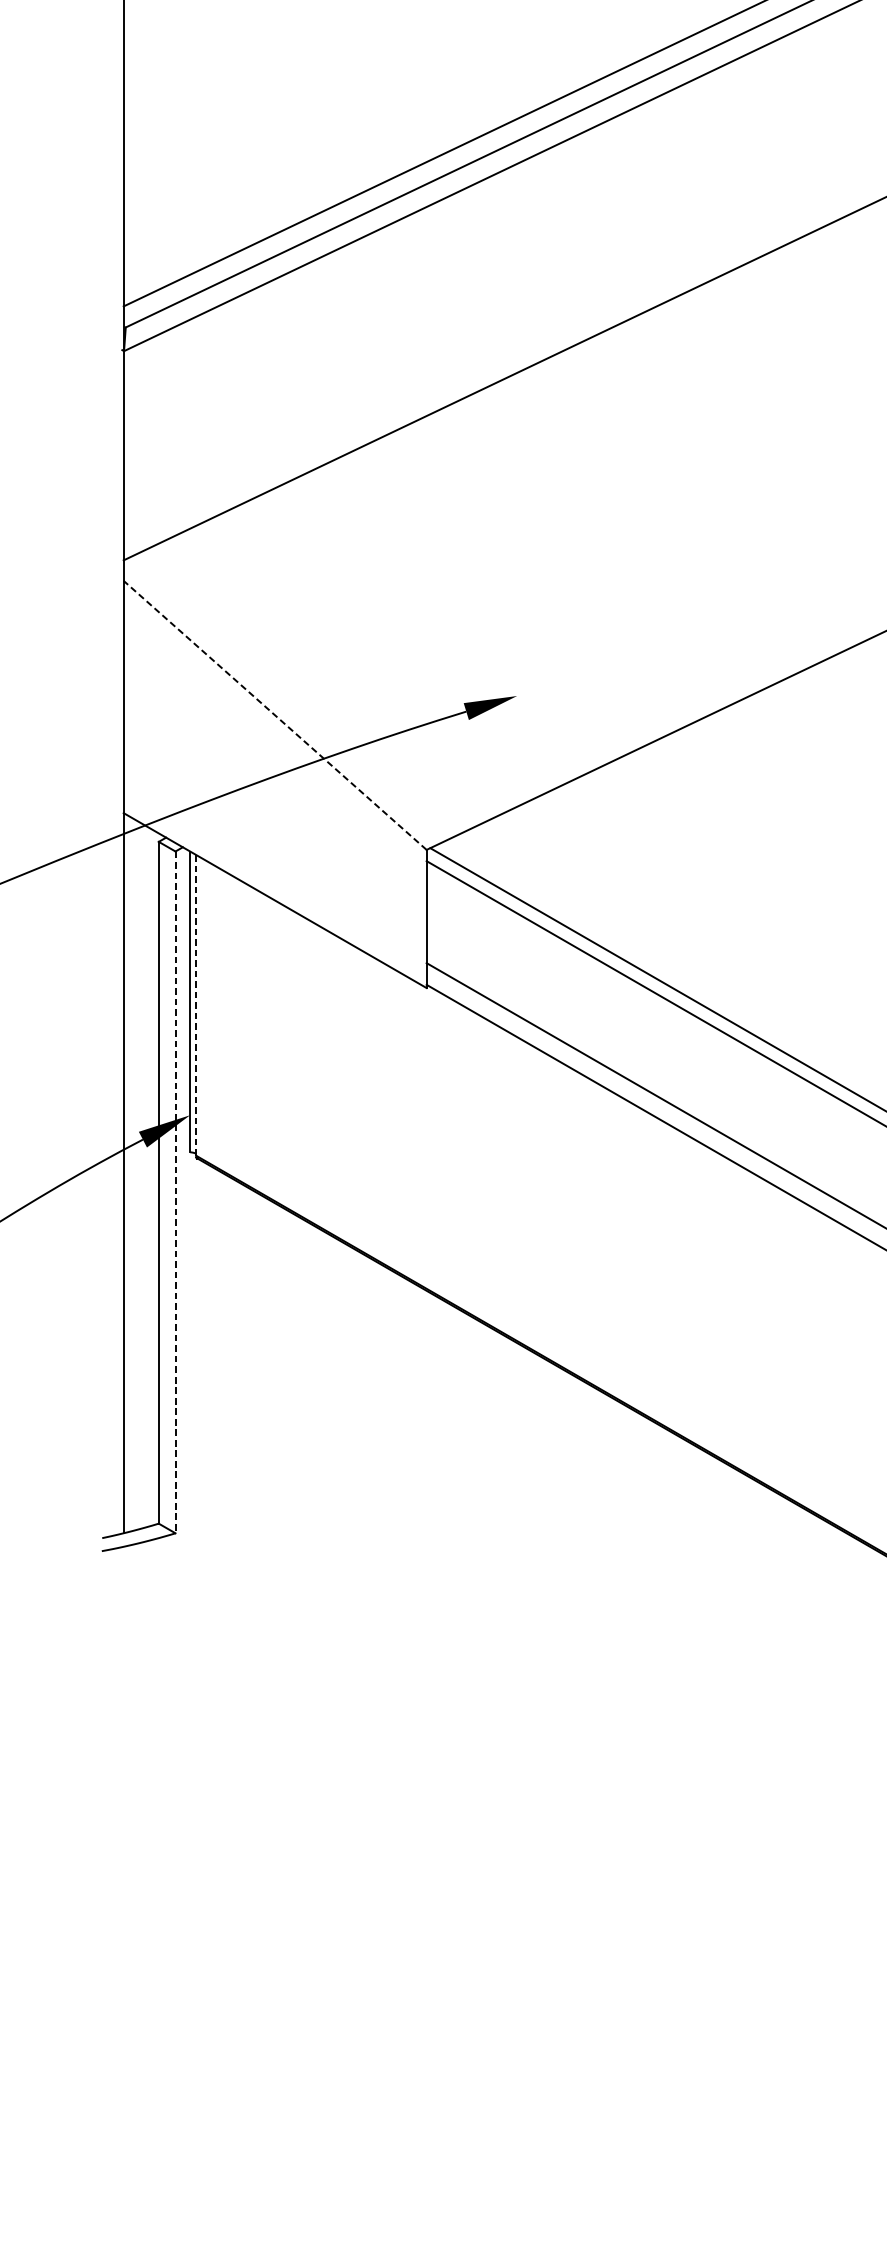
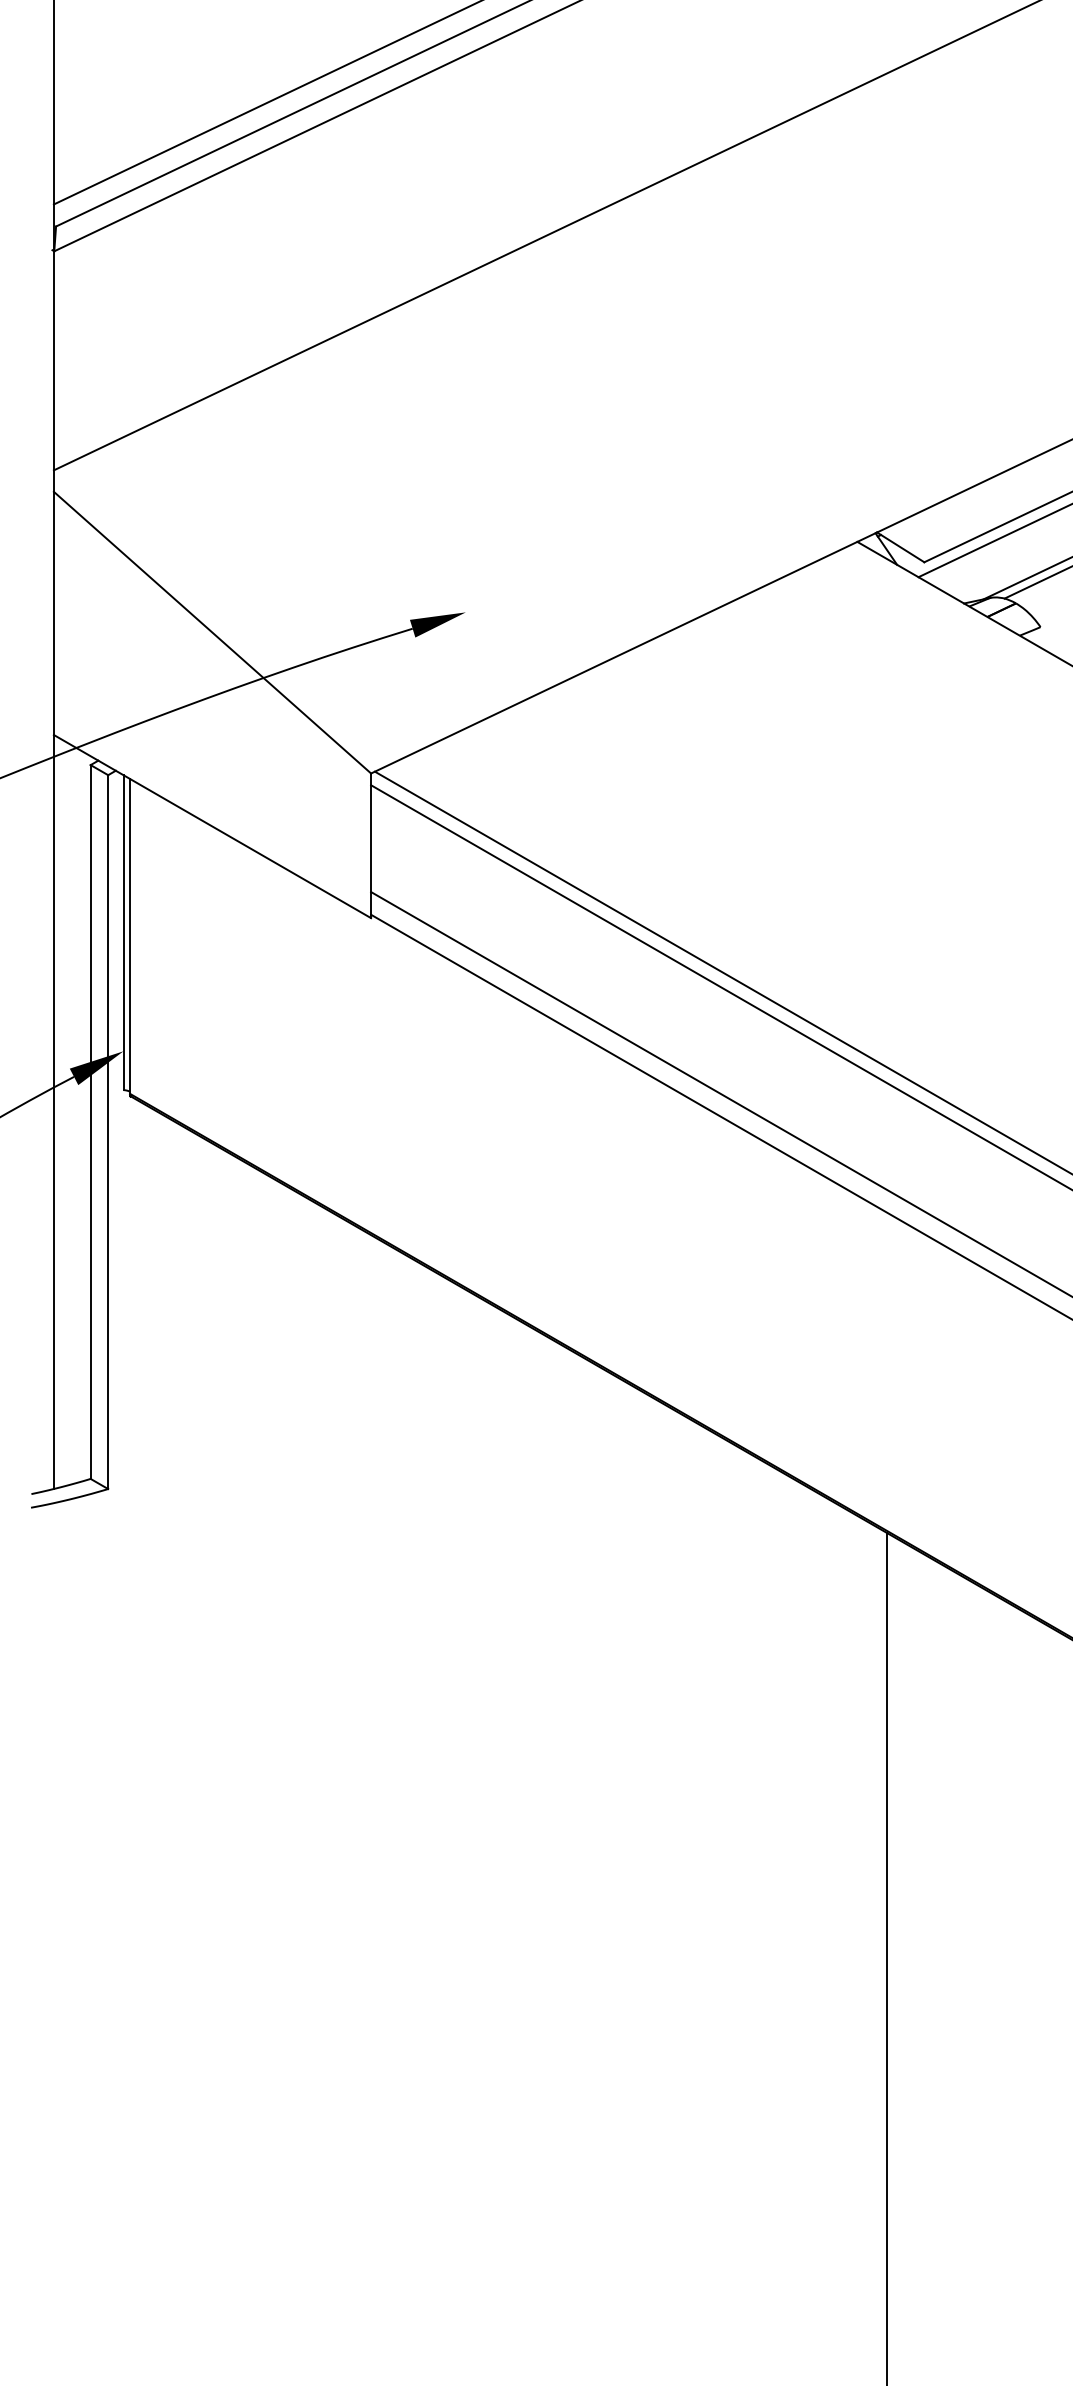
line: (275, 715) -> (212, 632), dashed -> solid
line: (196, 1004) -> (130, 935), dashed -> solid
line: (175, 1192) -> (108, 1132), dashed -> solid

